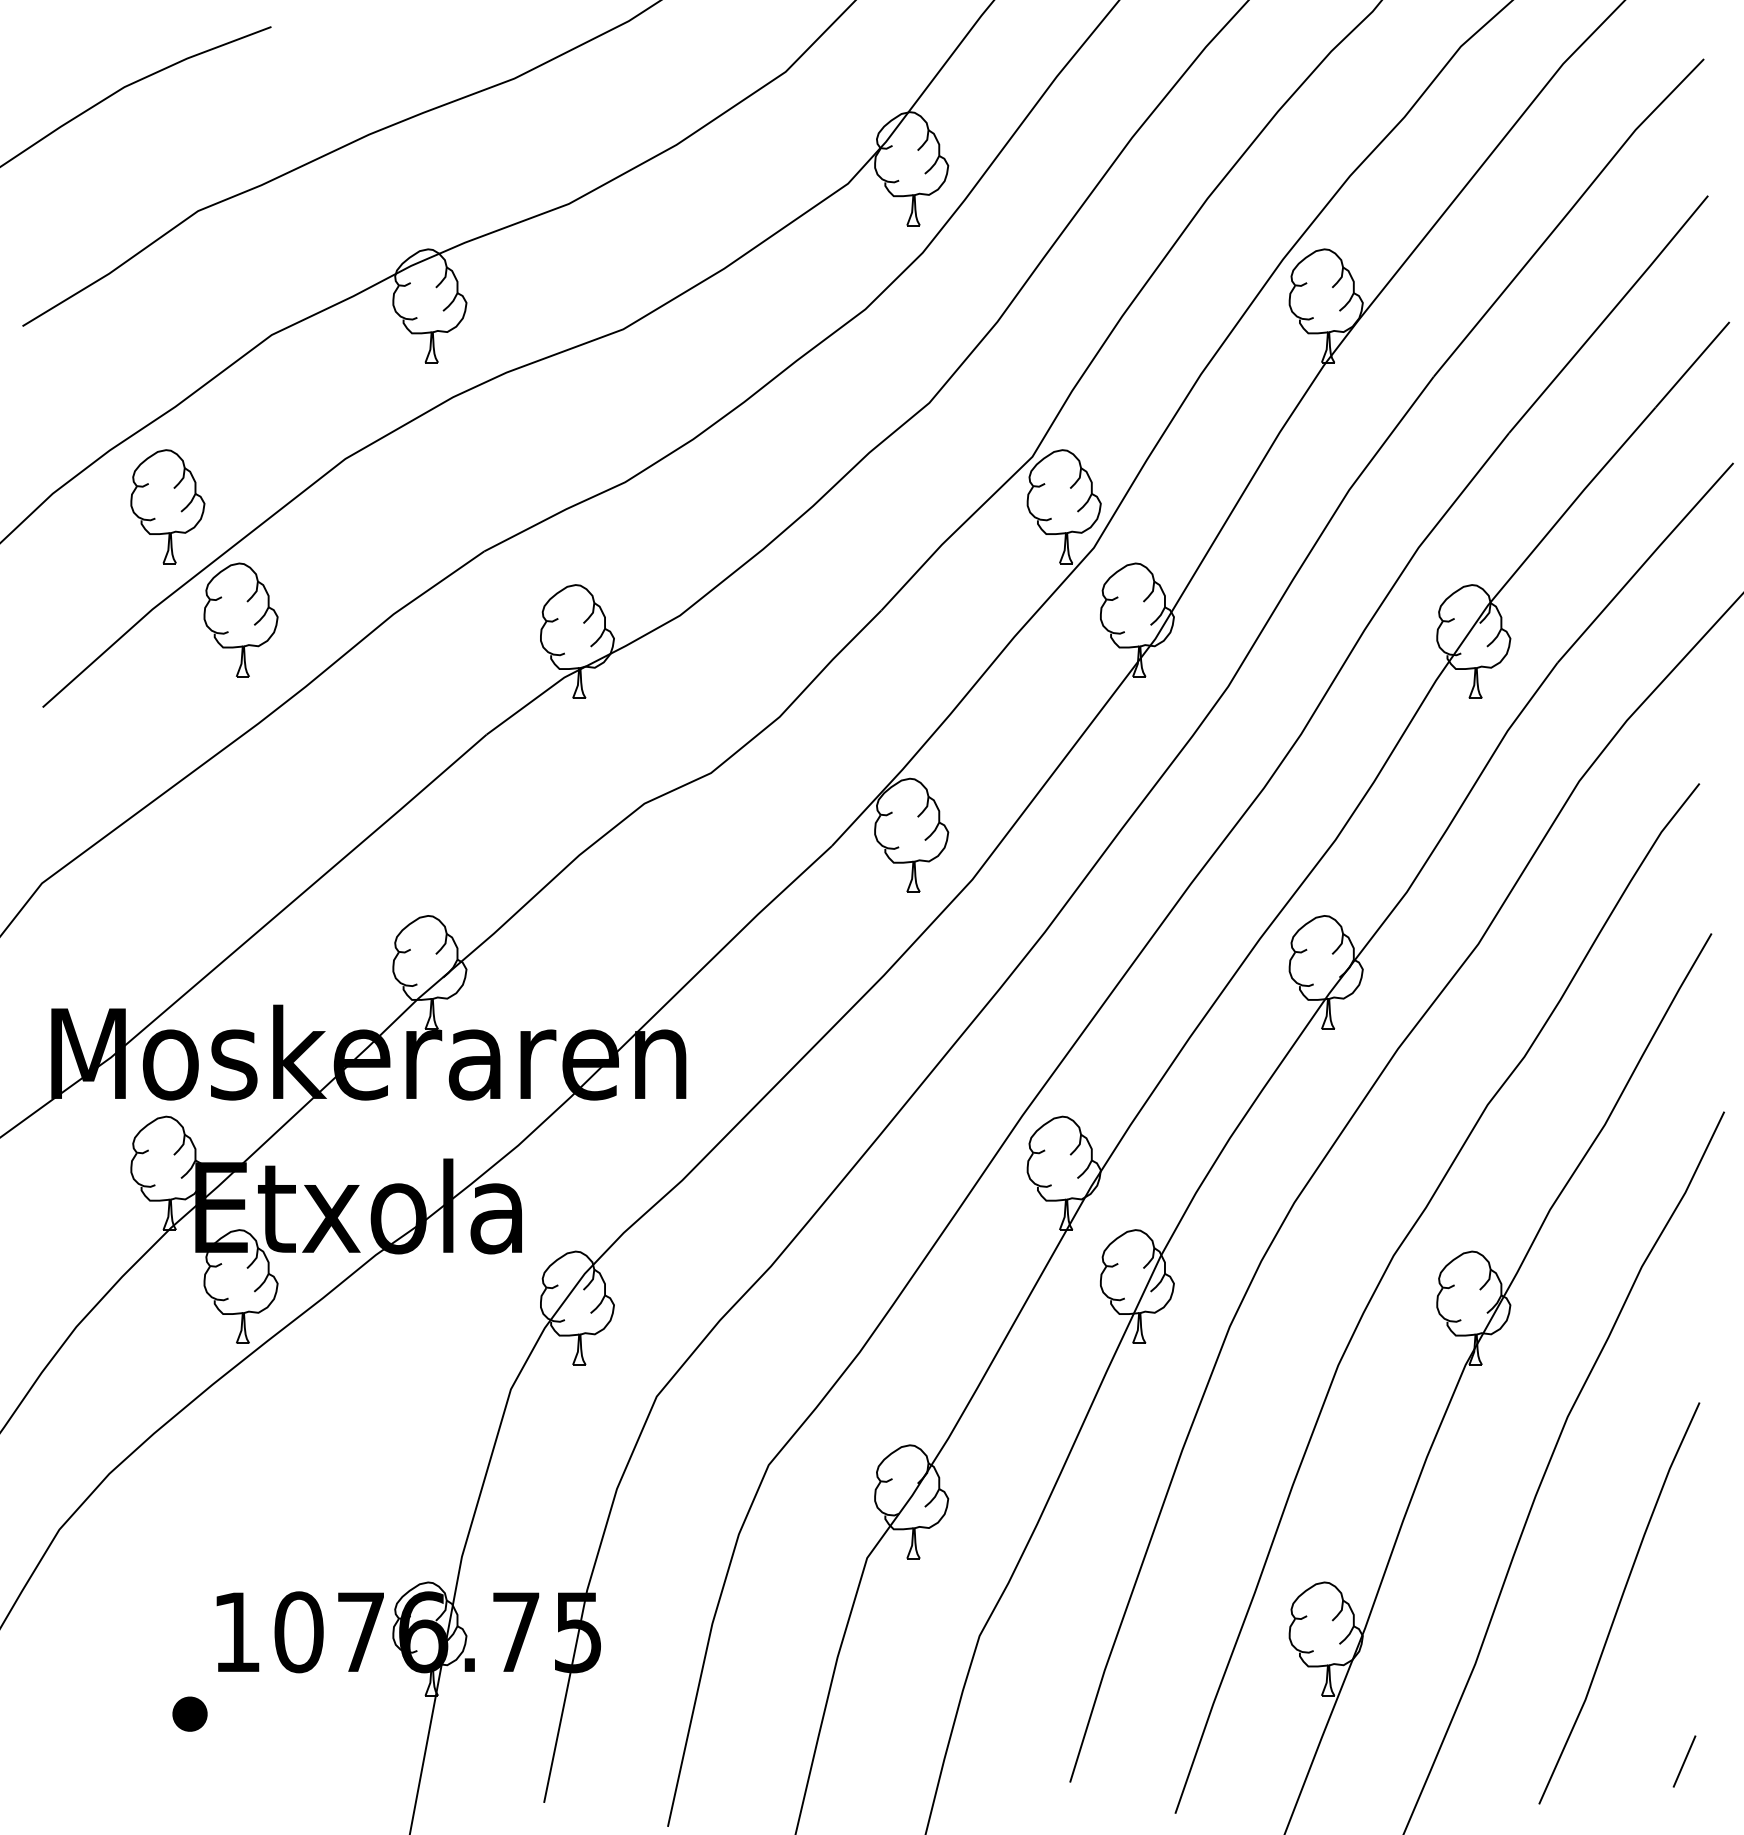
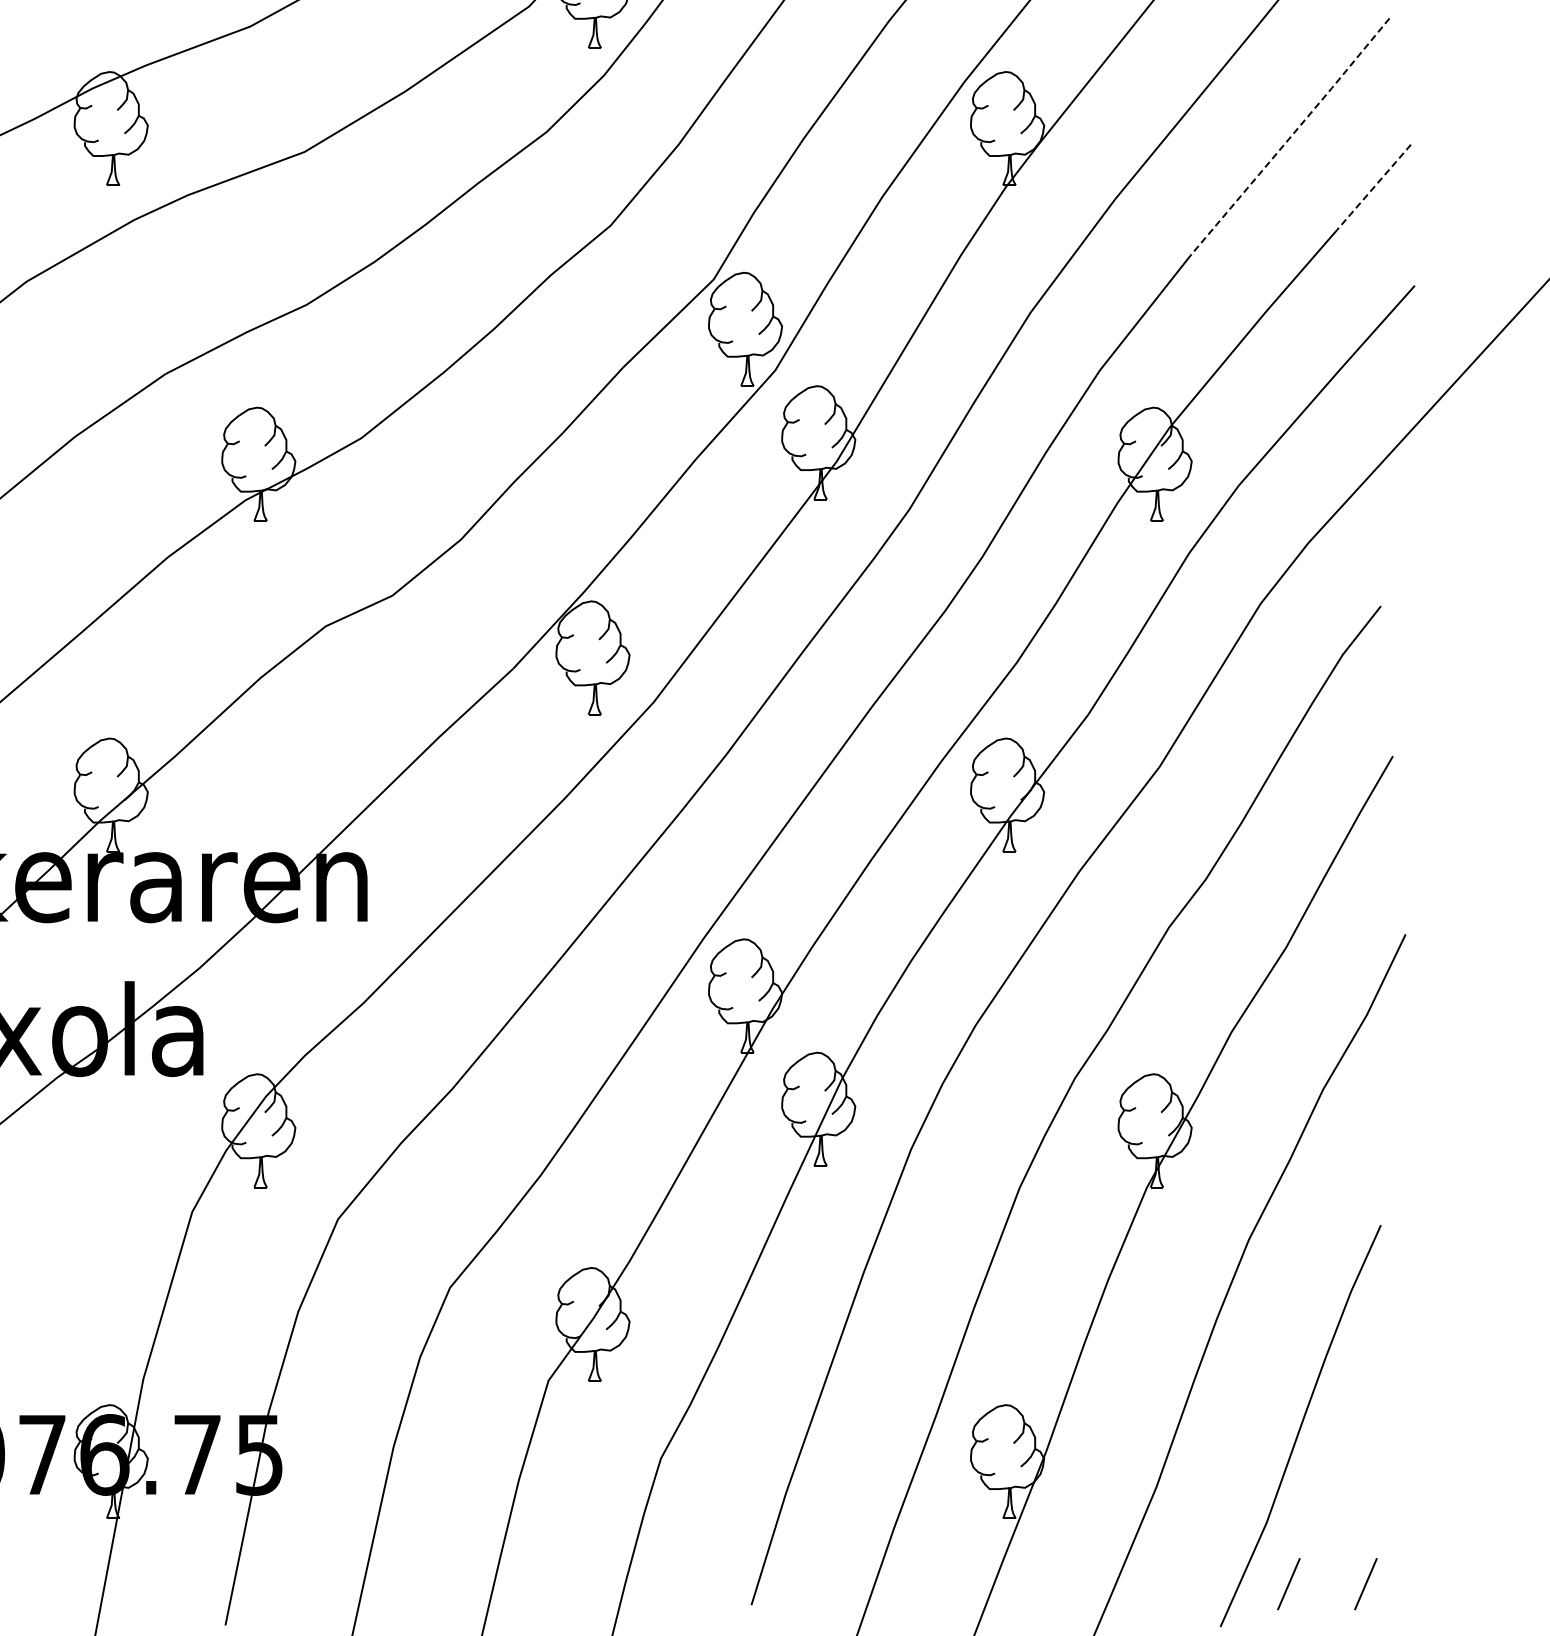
line: (1608, 315) -> (1289, 138), solid -> dashed
line: (1692, 365) -> (1373, 188), solid -> dashed
line: (1607, 1761) -> (1288, 1584), added

